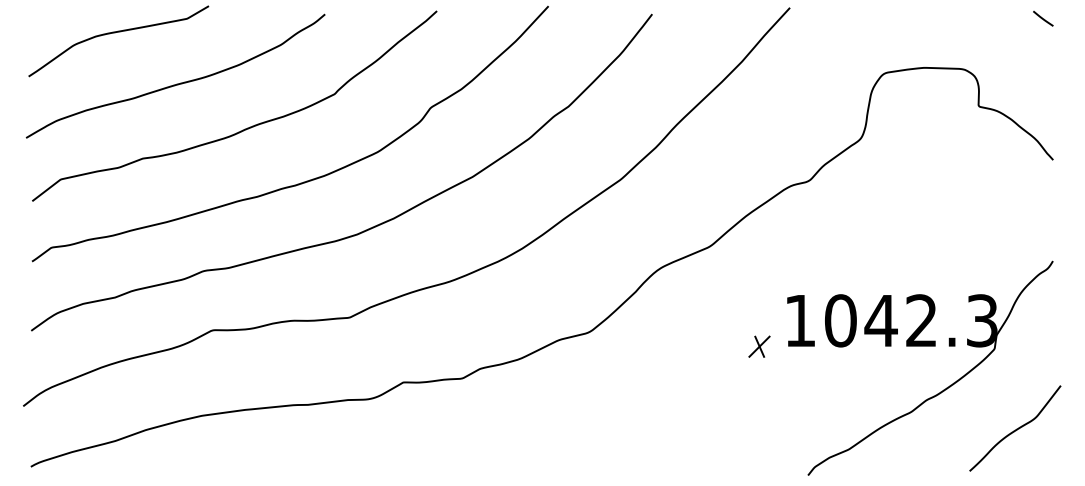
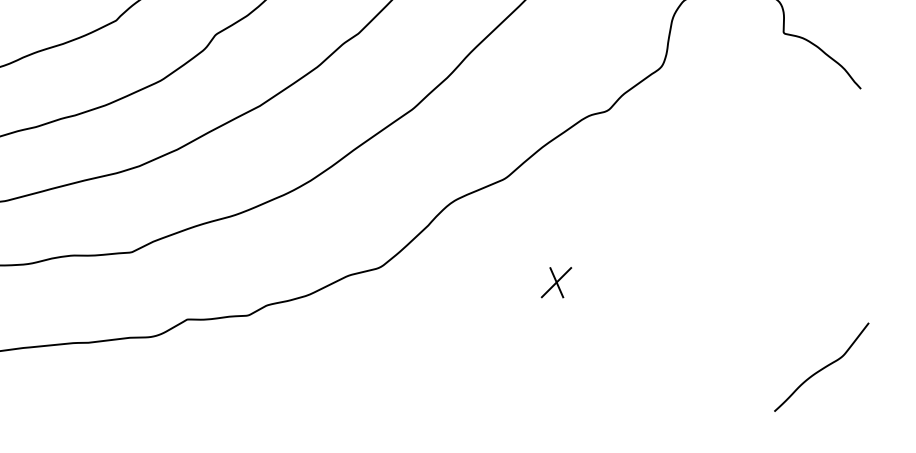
part: (759, 346) -> (556, 282), size x1.4
part: (920, 346) -> (723, 282), removed

